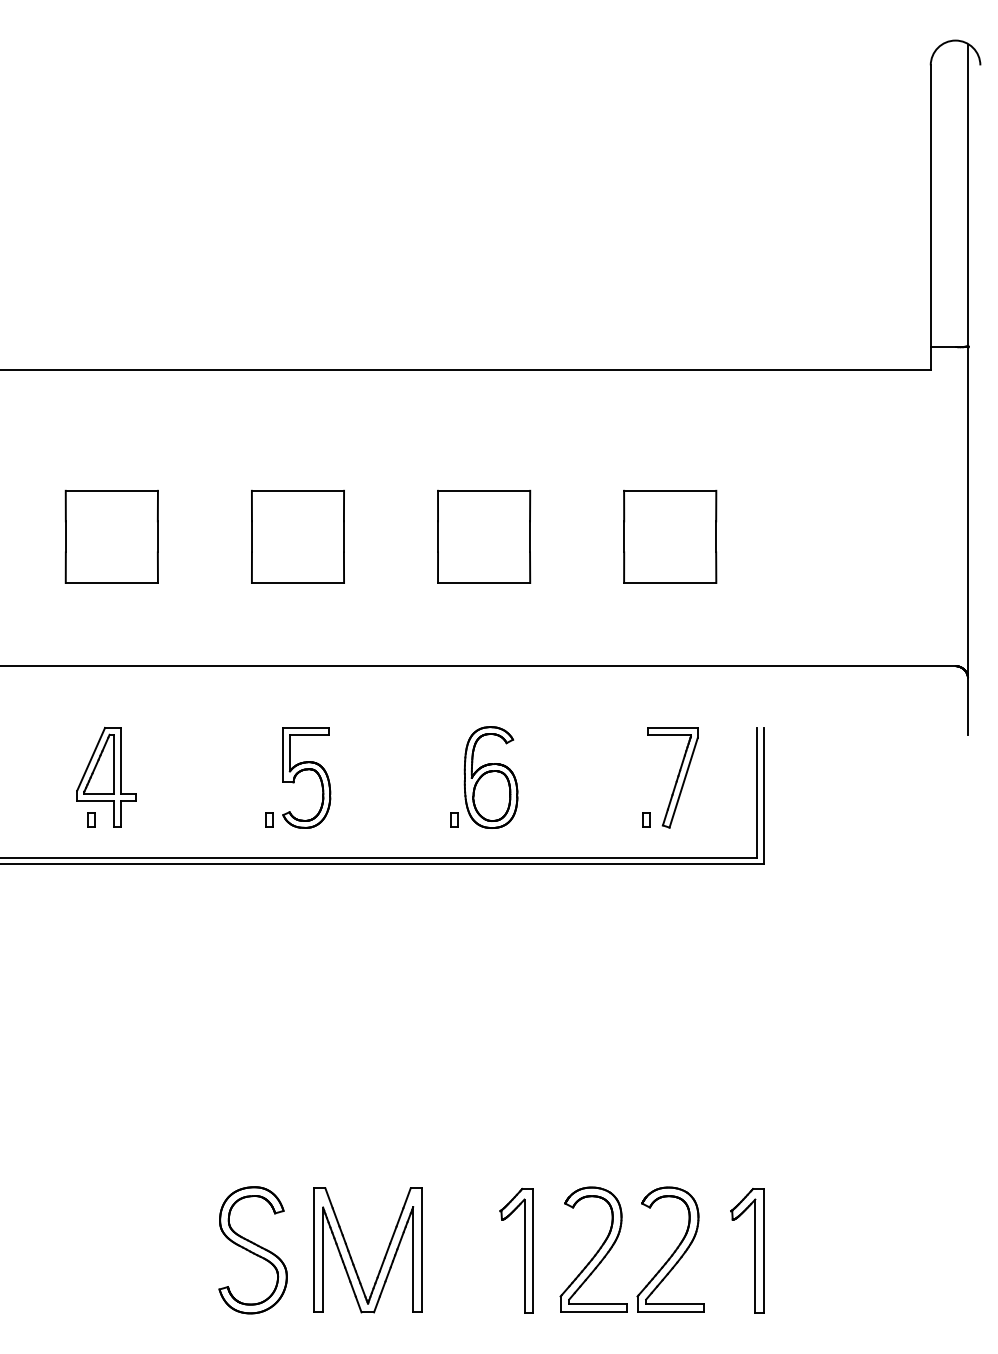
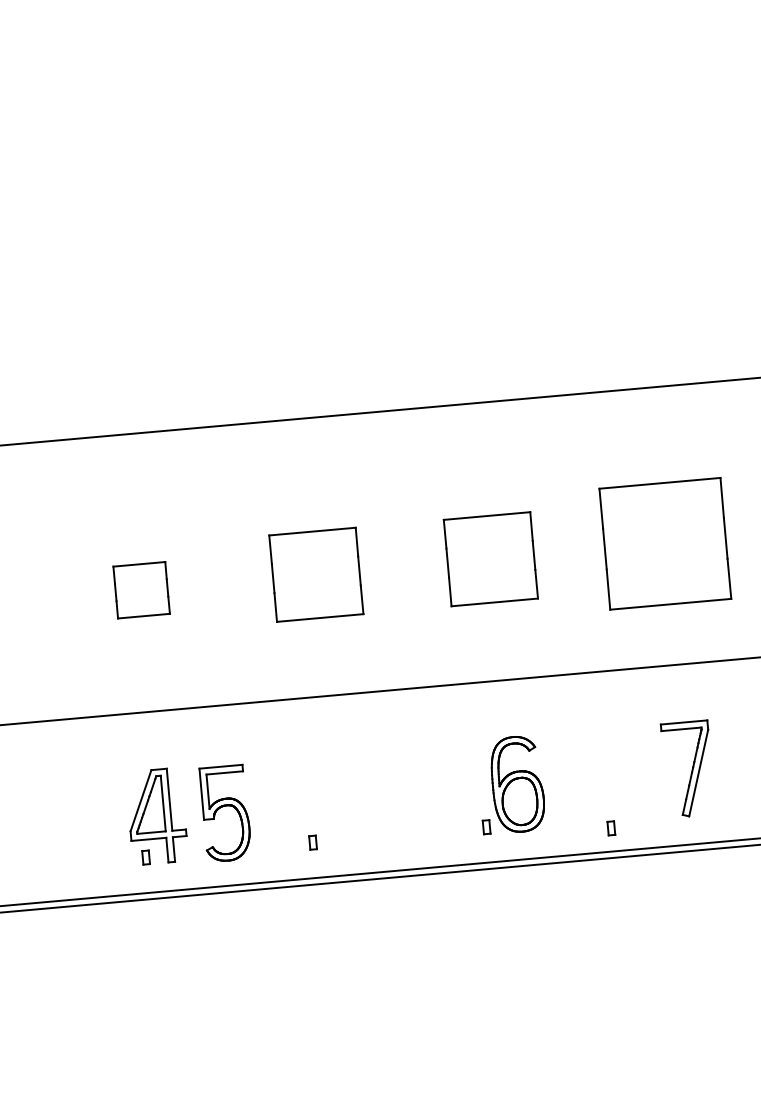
part: (111, 536) -> (141, 590), size x0.6
part: (670, 536) -> (665, 543), size x1.4
part: (306, 770) -> (225, 806), moved
part: (646, 819) -> (611, 827), moved

